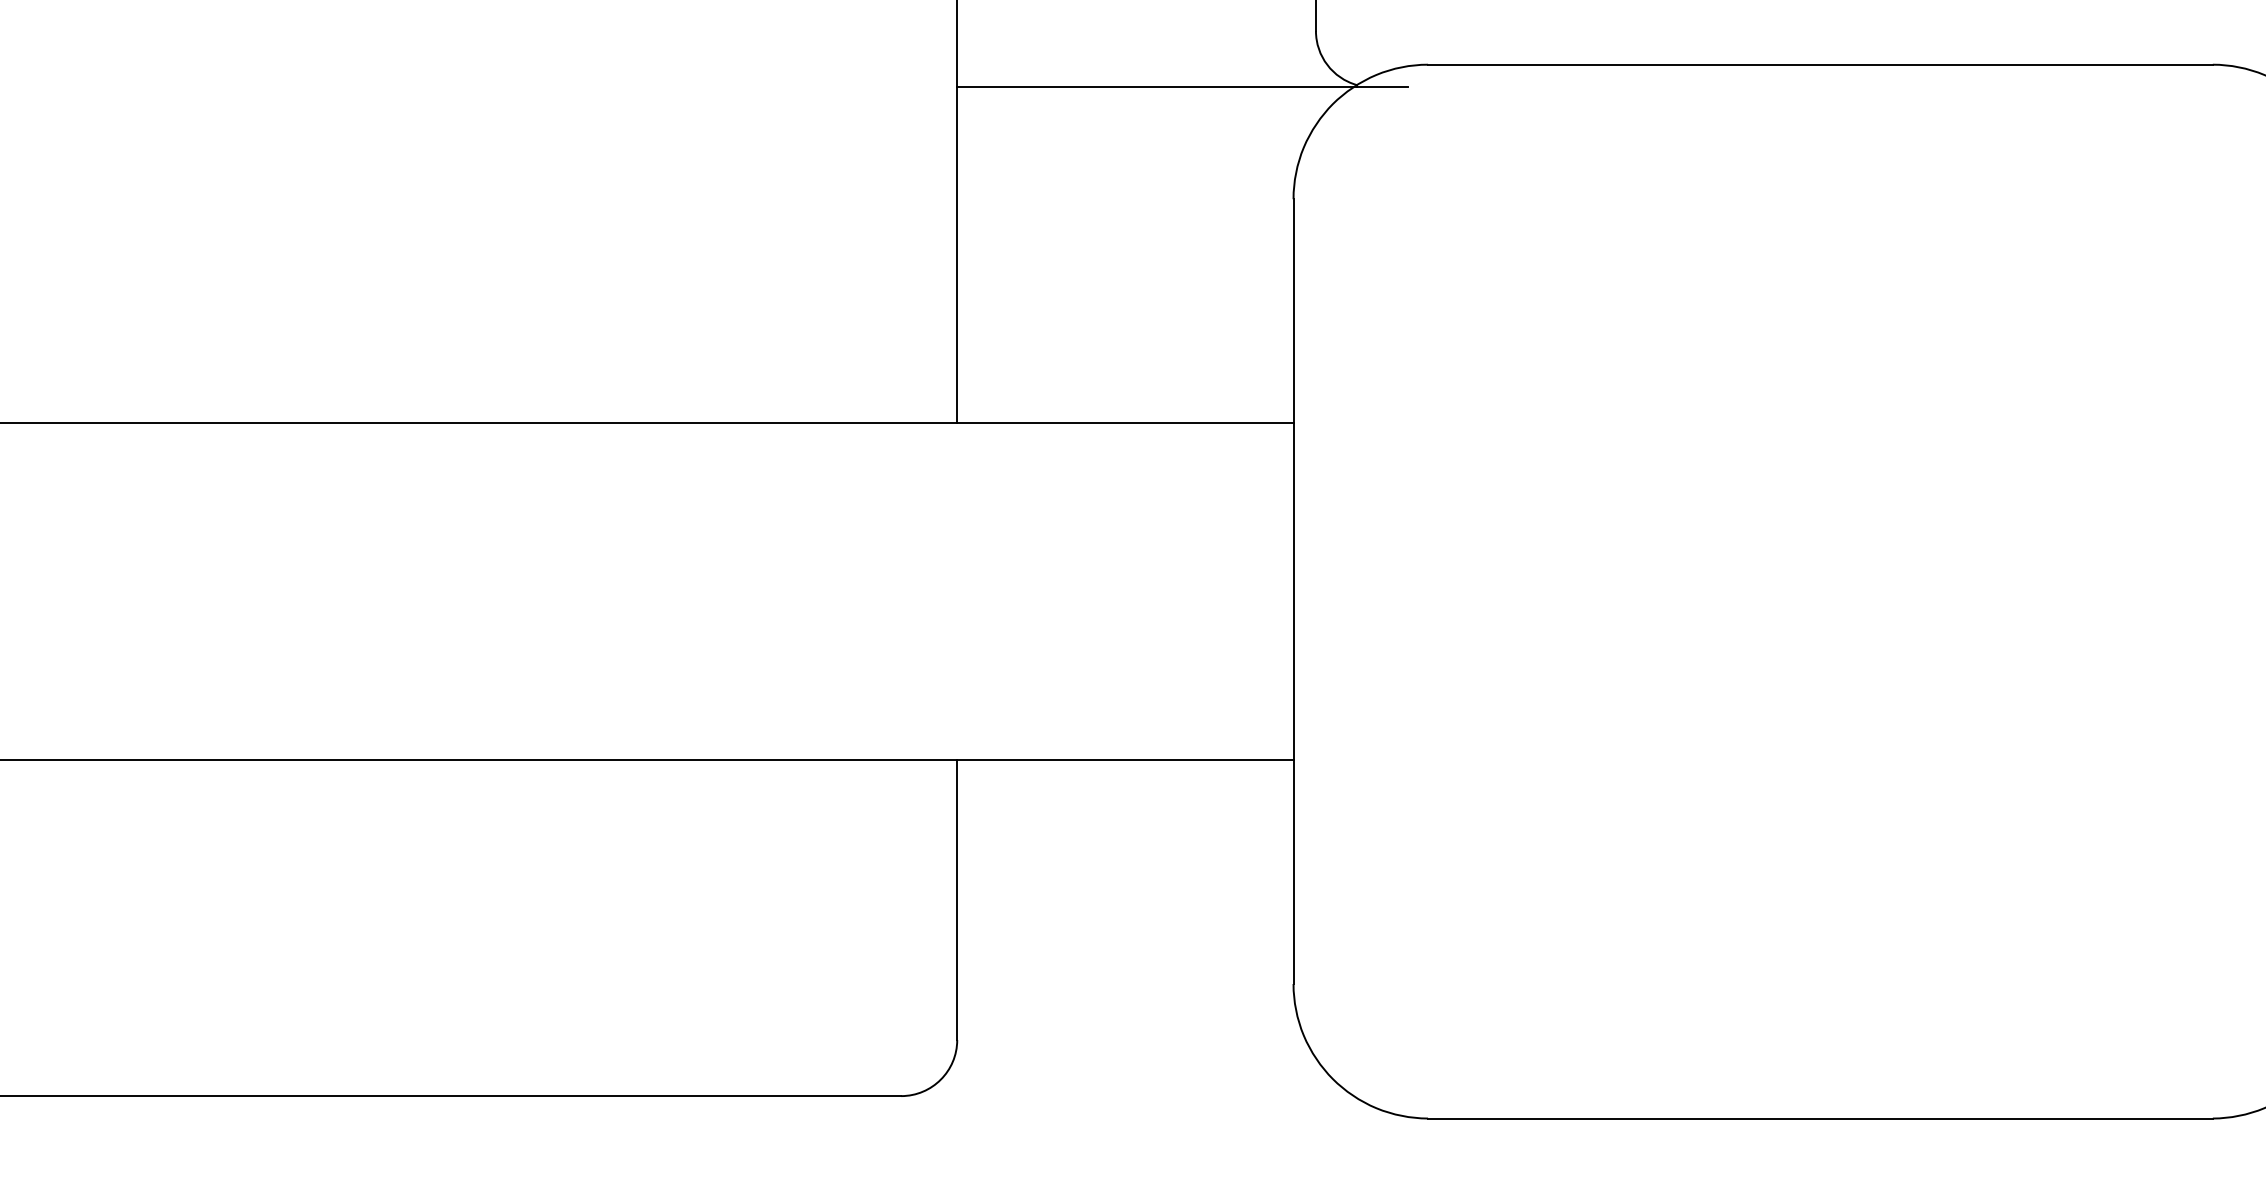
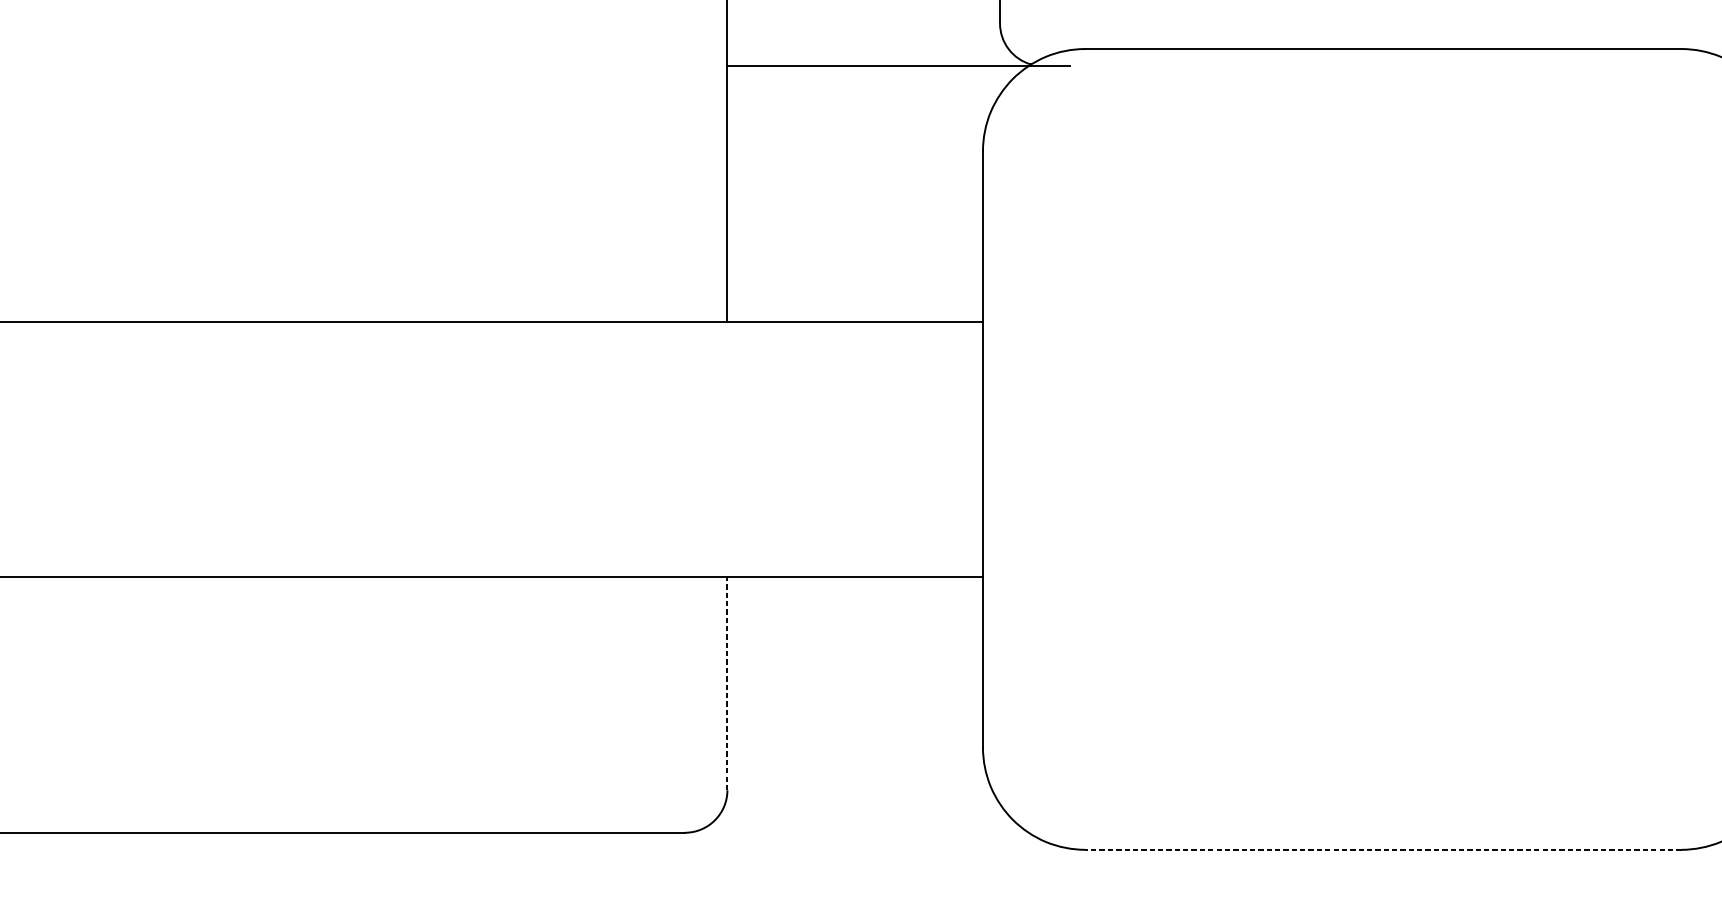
line: (957, 899) -> (727, 683), solid -> dashed
line: (1819, 1118) -> (1382, 849), solid -> dashed

